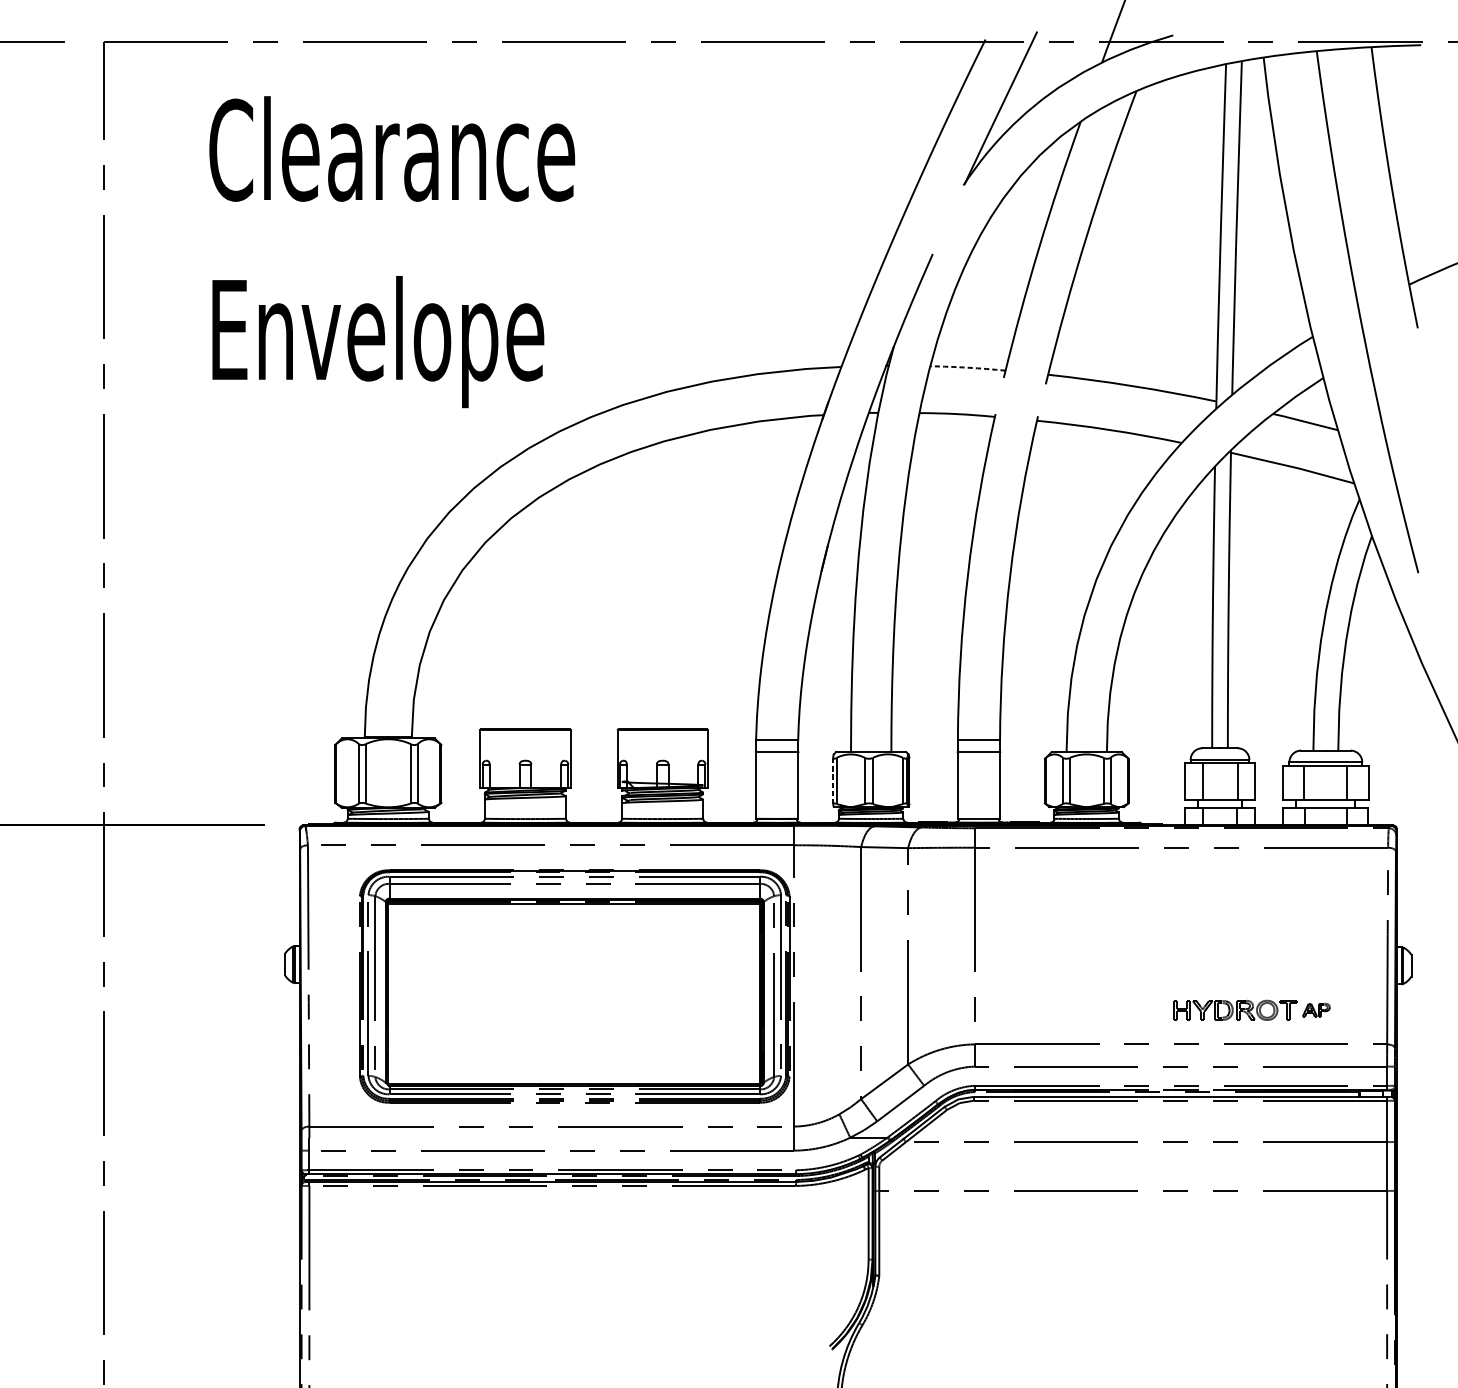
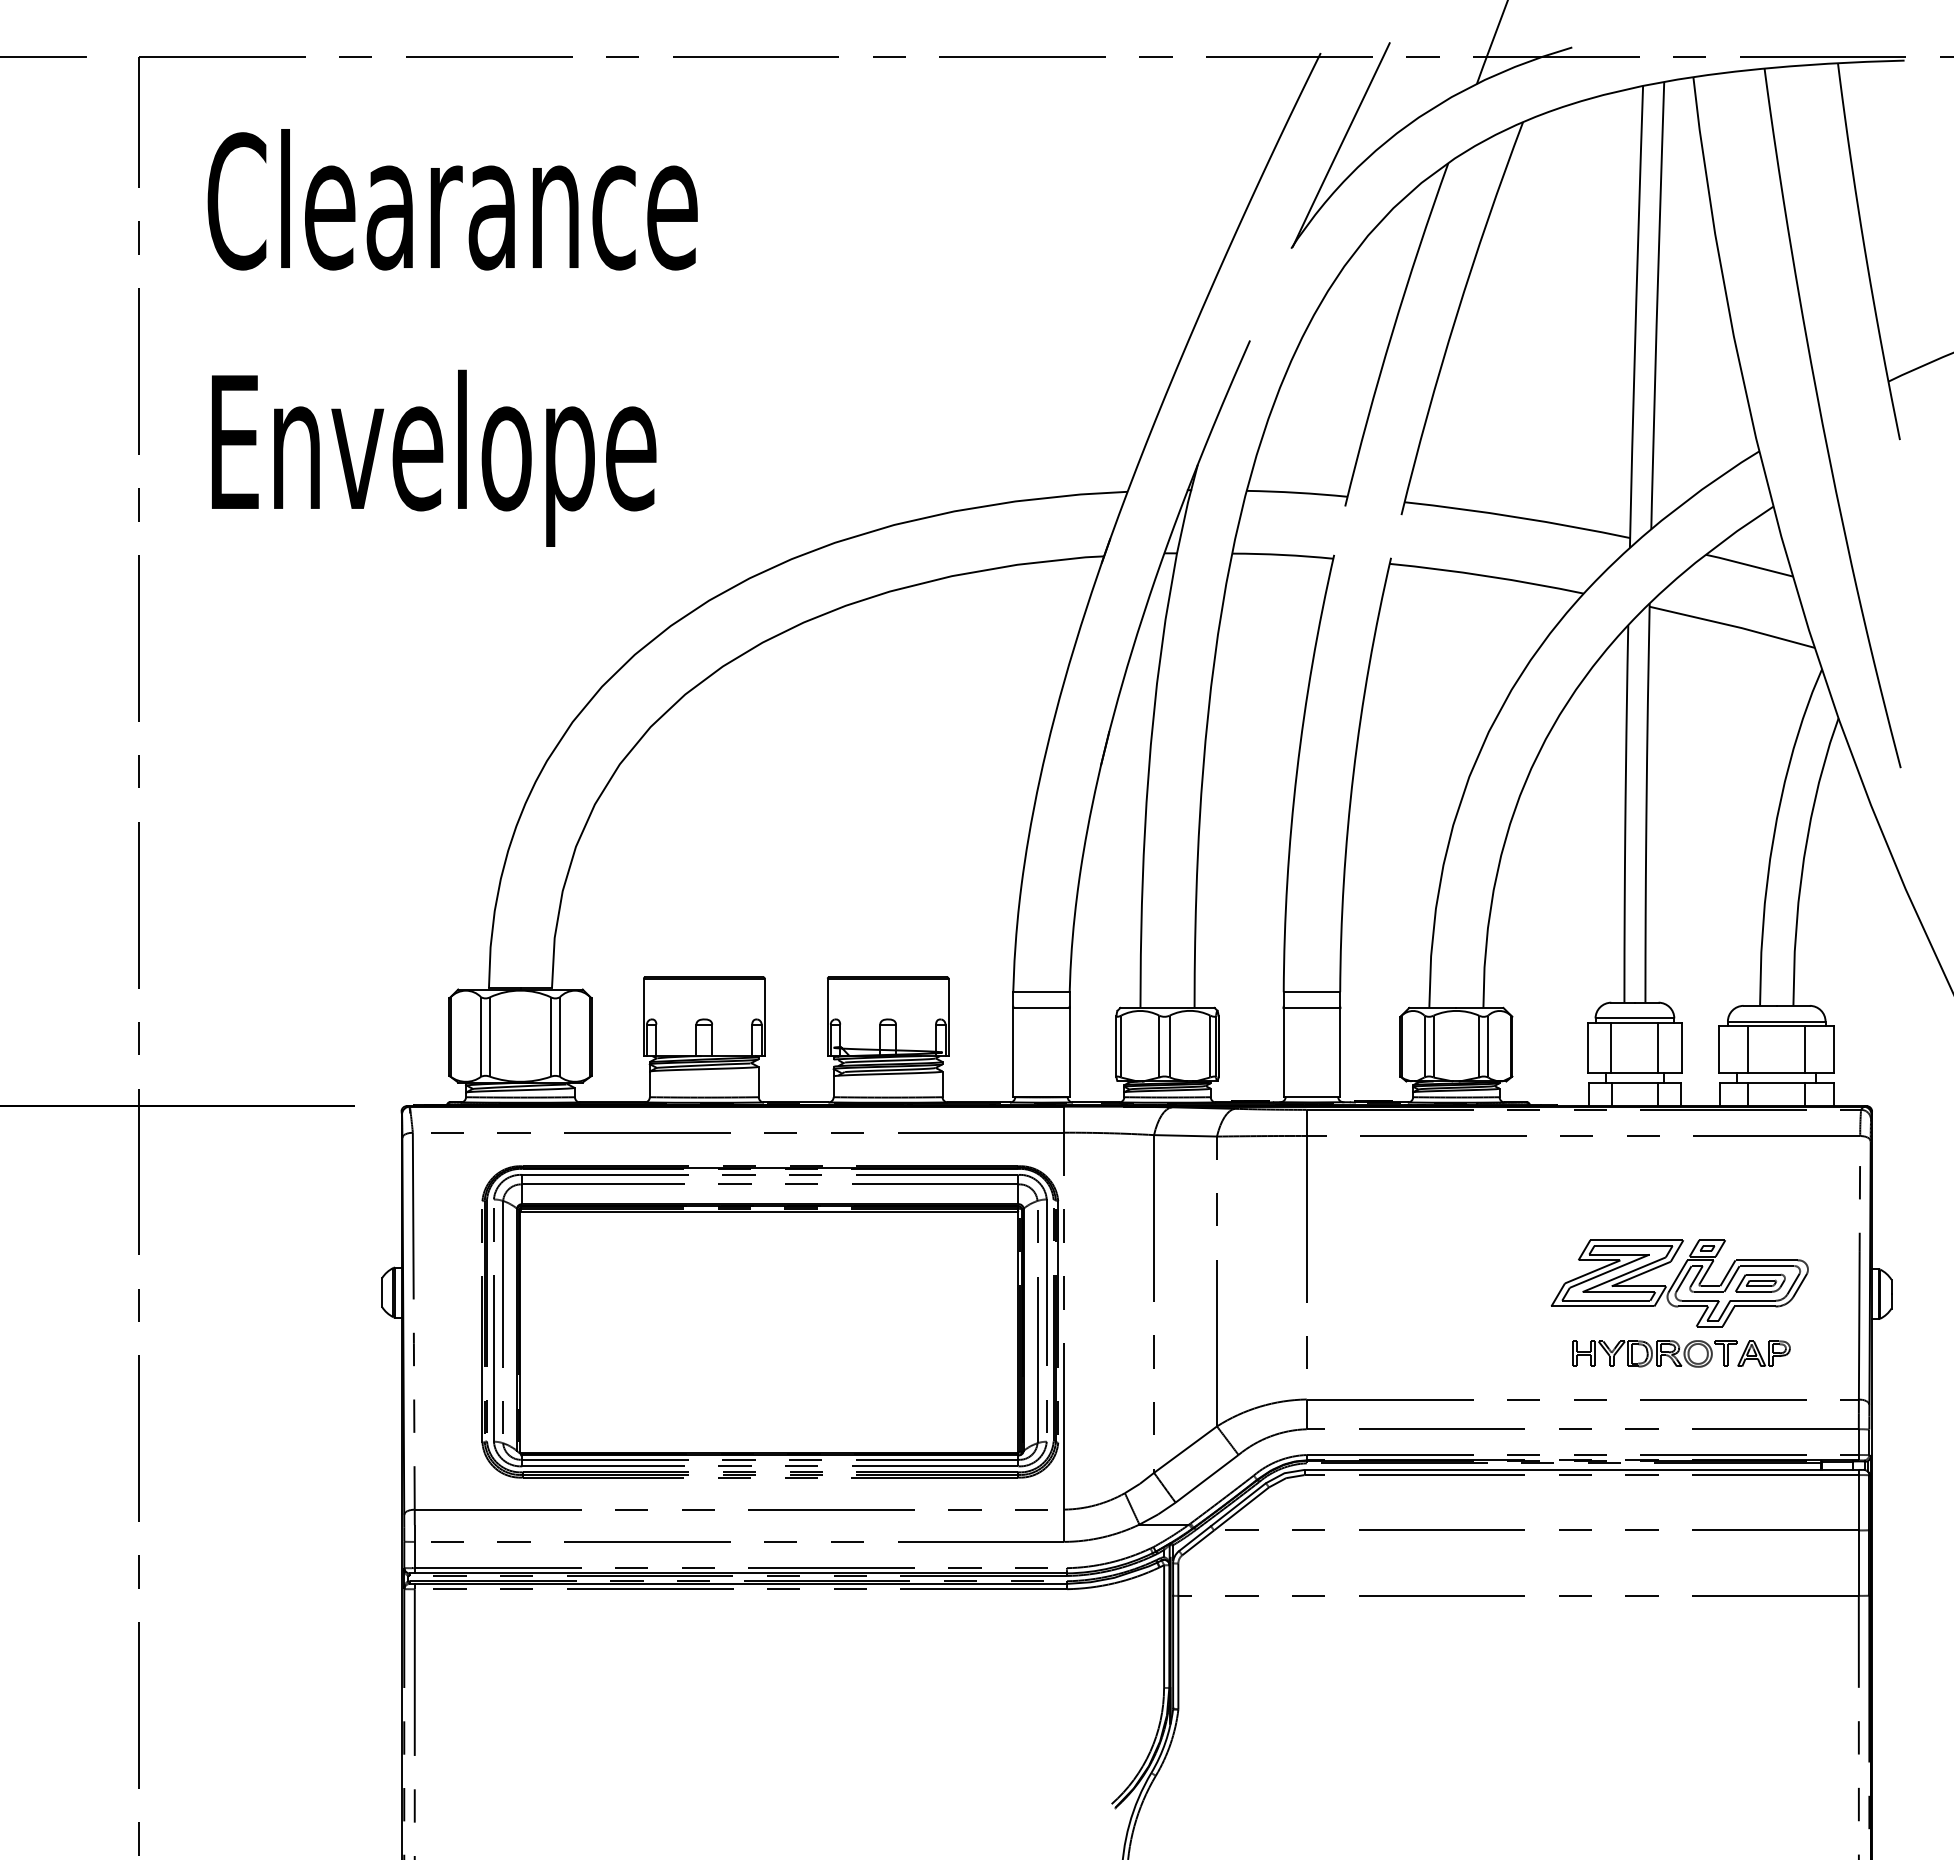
text: (392, 251) -> (452, 337), moved
arc: (968, 367) -> (1297, 492), dashed -> solid
line: (833, 780) -> (1116, 1046), dashed -> solid
part: (1253, 957) -> (1679, 1283), added
part: (1315, 1010) -> (1763, 1353), size x1.43

